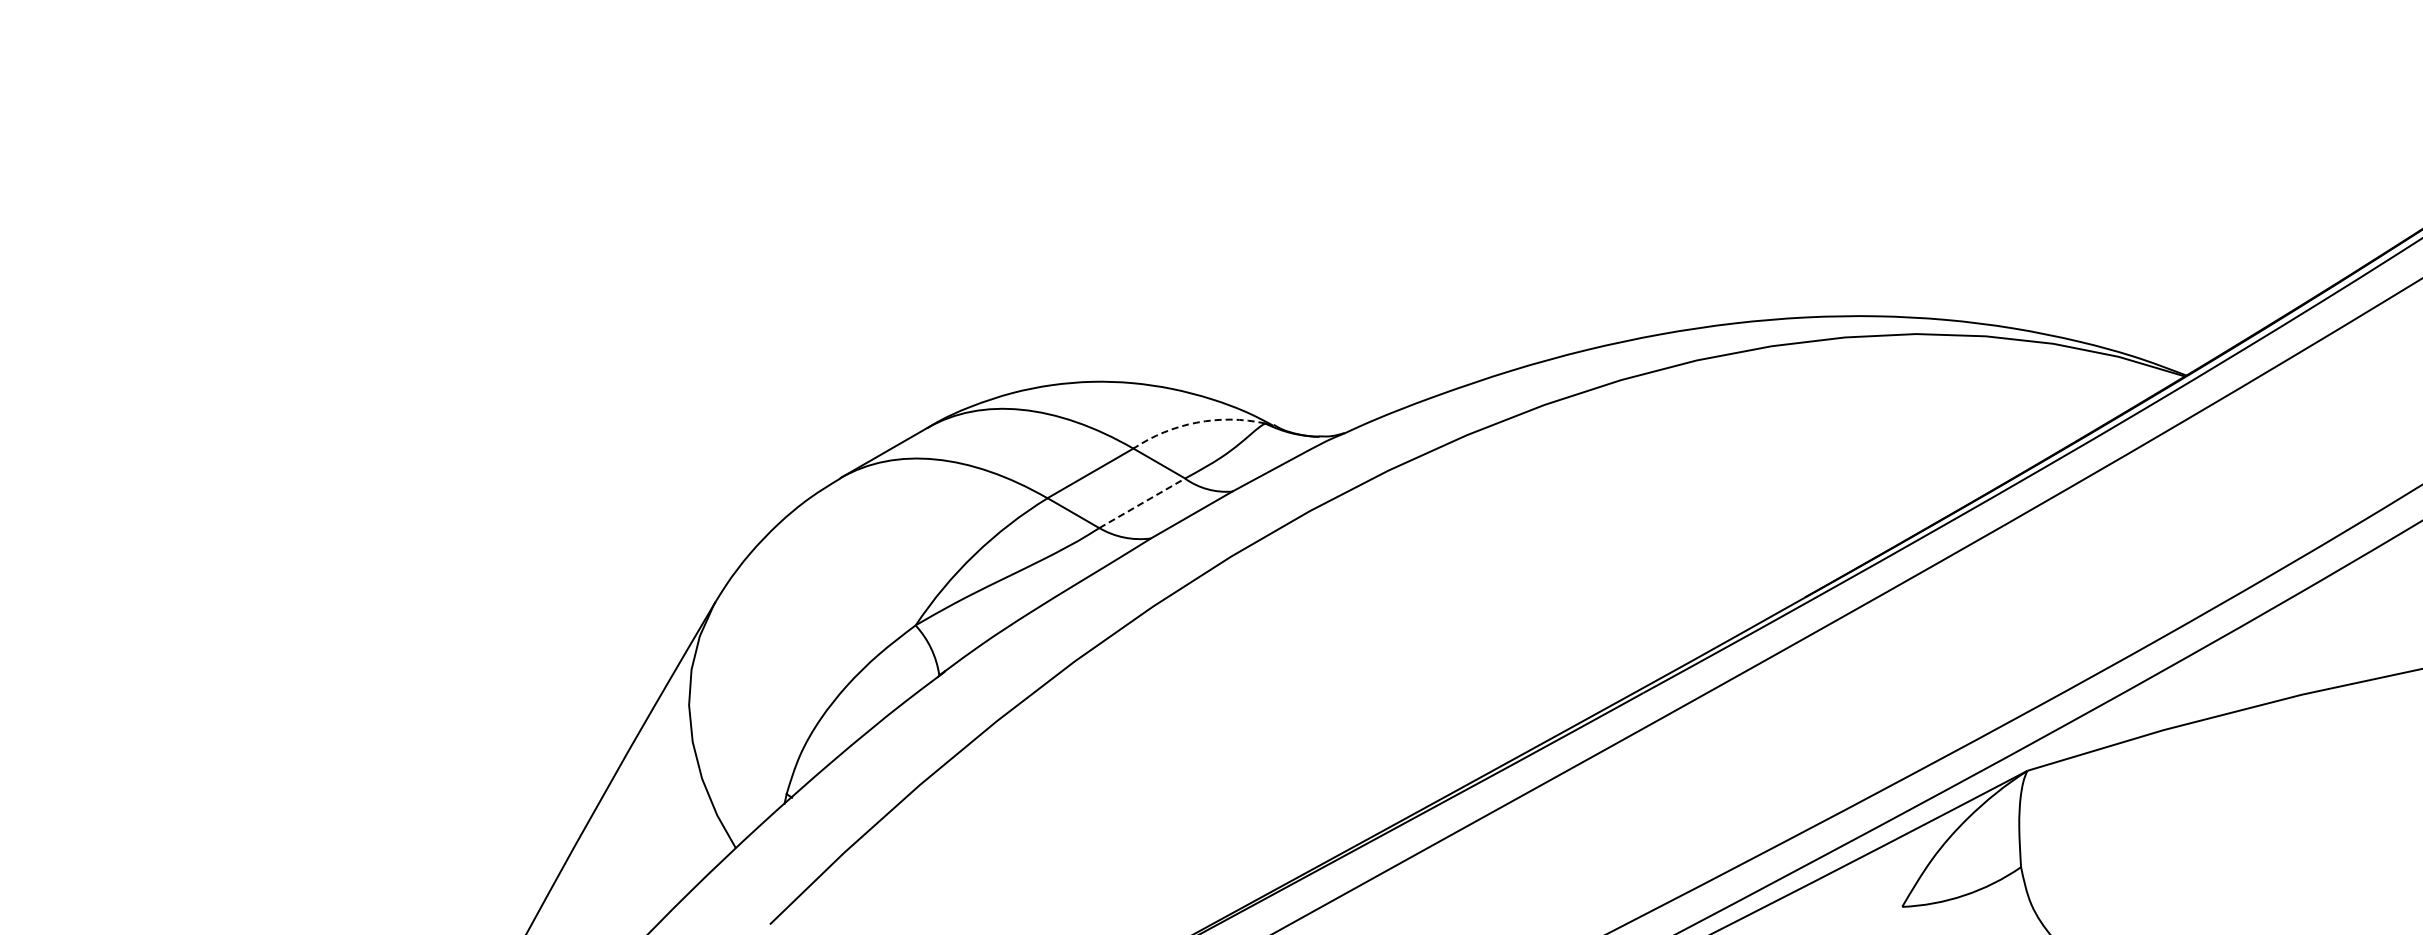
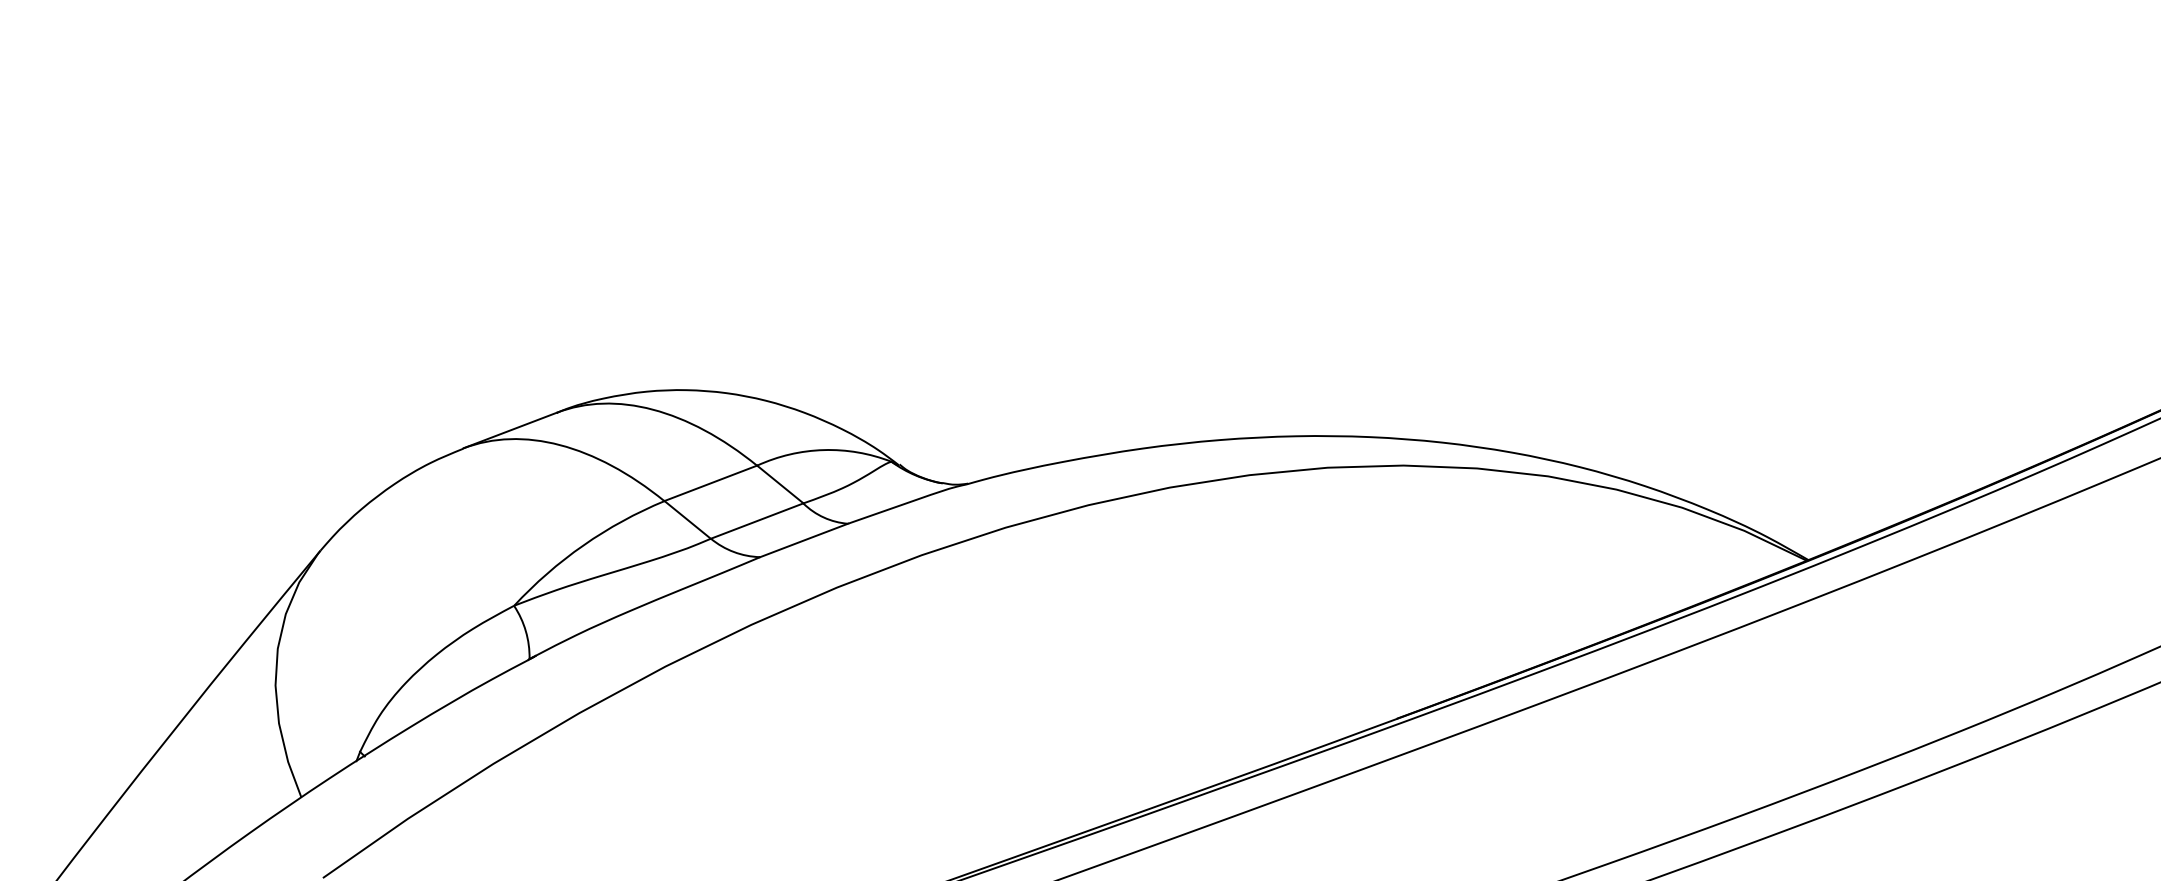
arc: (1196, 422) -> (823, 449), dashed -> solid
line: (1142, 503) -> (757, 521), dashed -> solid

